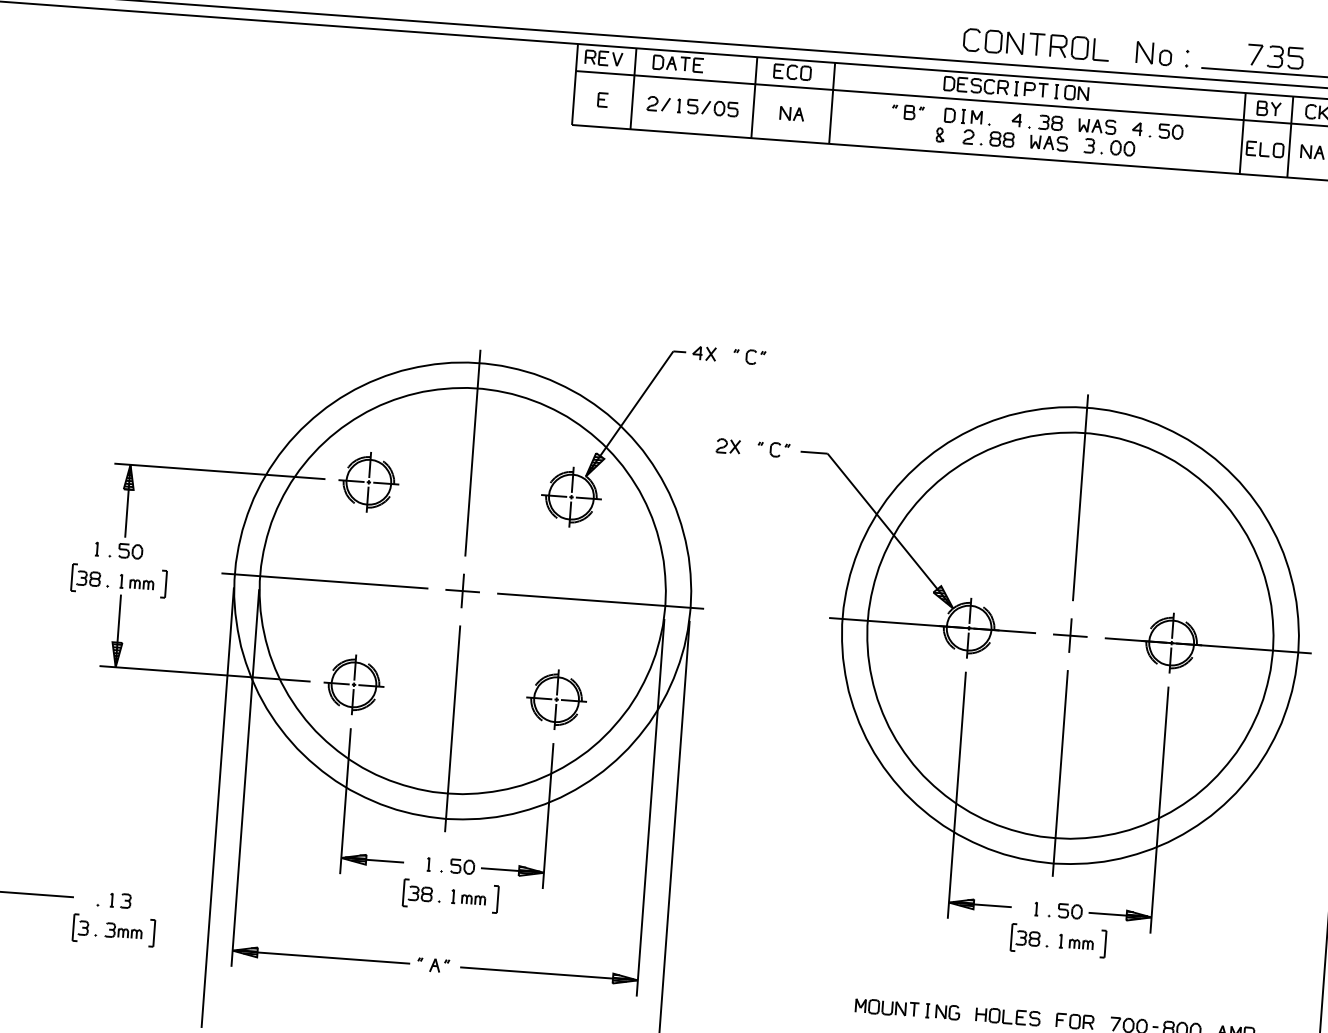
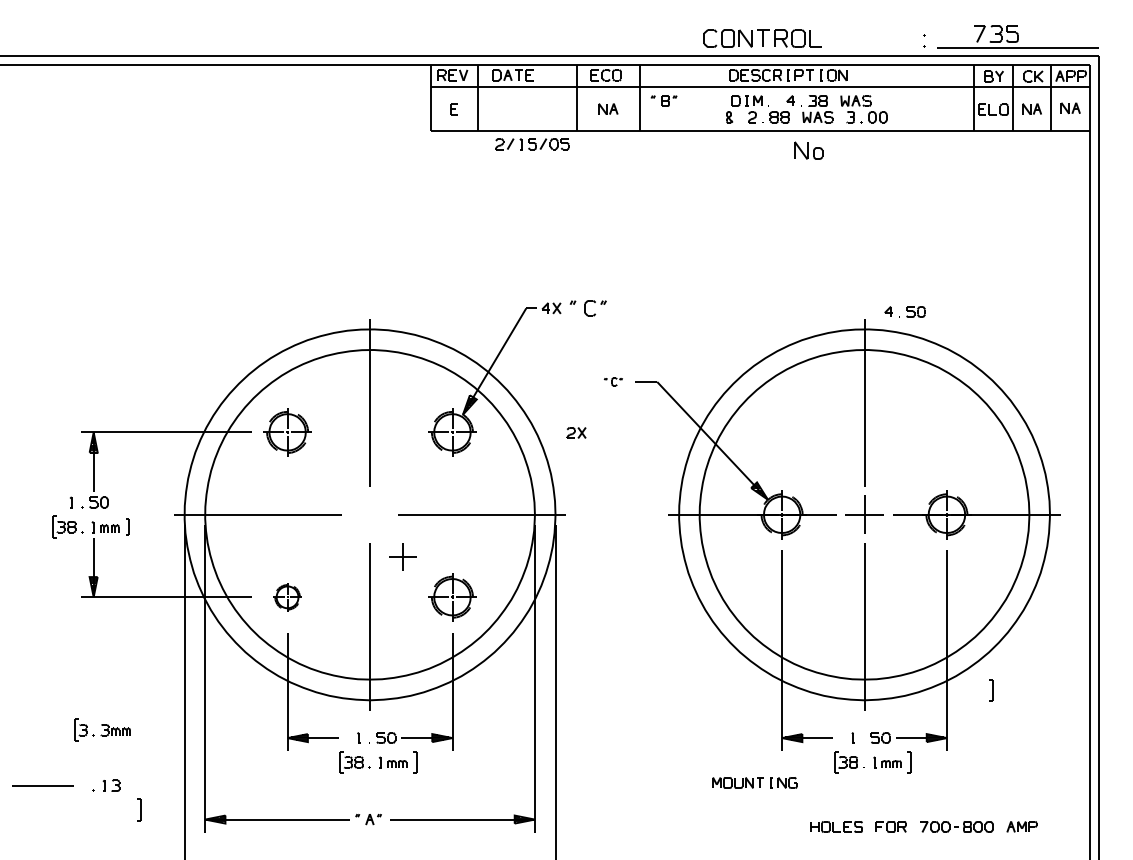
part: (1035, 44) -> (762, 38), moved
part: (1153, 53) -> (808, 150), moved
part: (692, 107) -> (532, 144), moved
part: (907, 111) -> (663, 100), moved
part: (1156, 130) -> (904, 311), moved
part: (749, 357) -> (588, 308), size x1.4
part: (728, 445) -> (576, 432), moved
part: (773, 449) -> (613, 381), size x0.7
part: (164, 583) -> (128, 526), size x0.7
part: (462, 590) -> (402, 556), moved
part: (1070, 635) -> (864, 514), size x1.4
part: (353, 685) -> (287, 597), size x0.6
part: (1210, 862) -> (991, 690), added
part: (107, 928) -> (102, 729), moved
part: (907, 1008) -> (754, 782), moved

